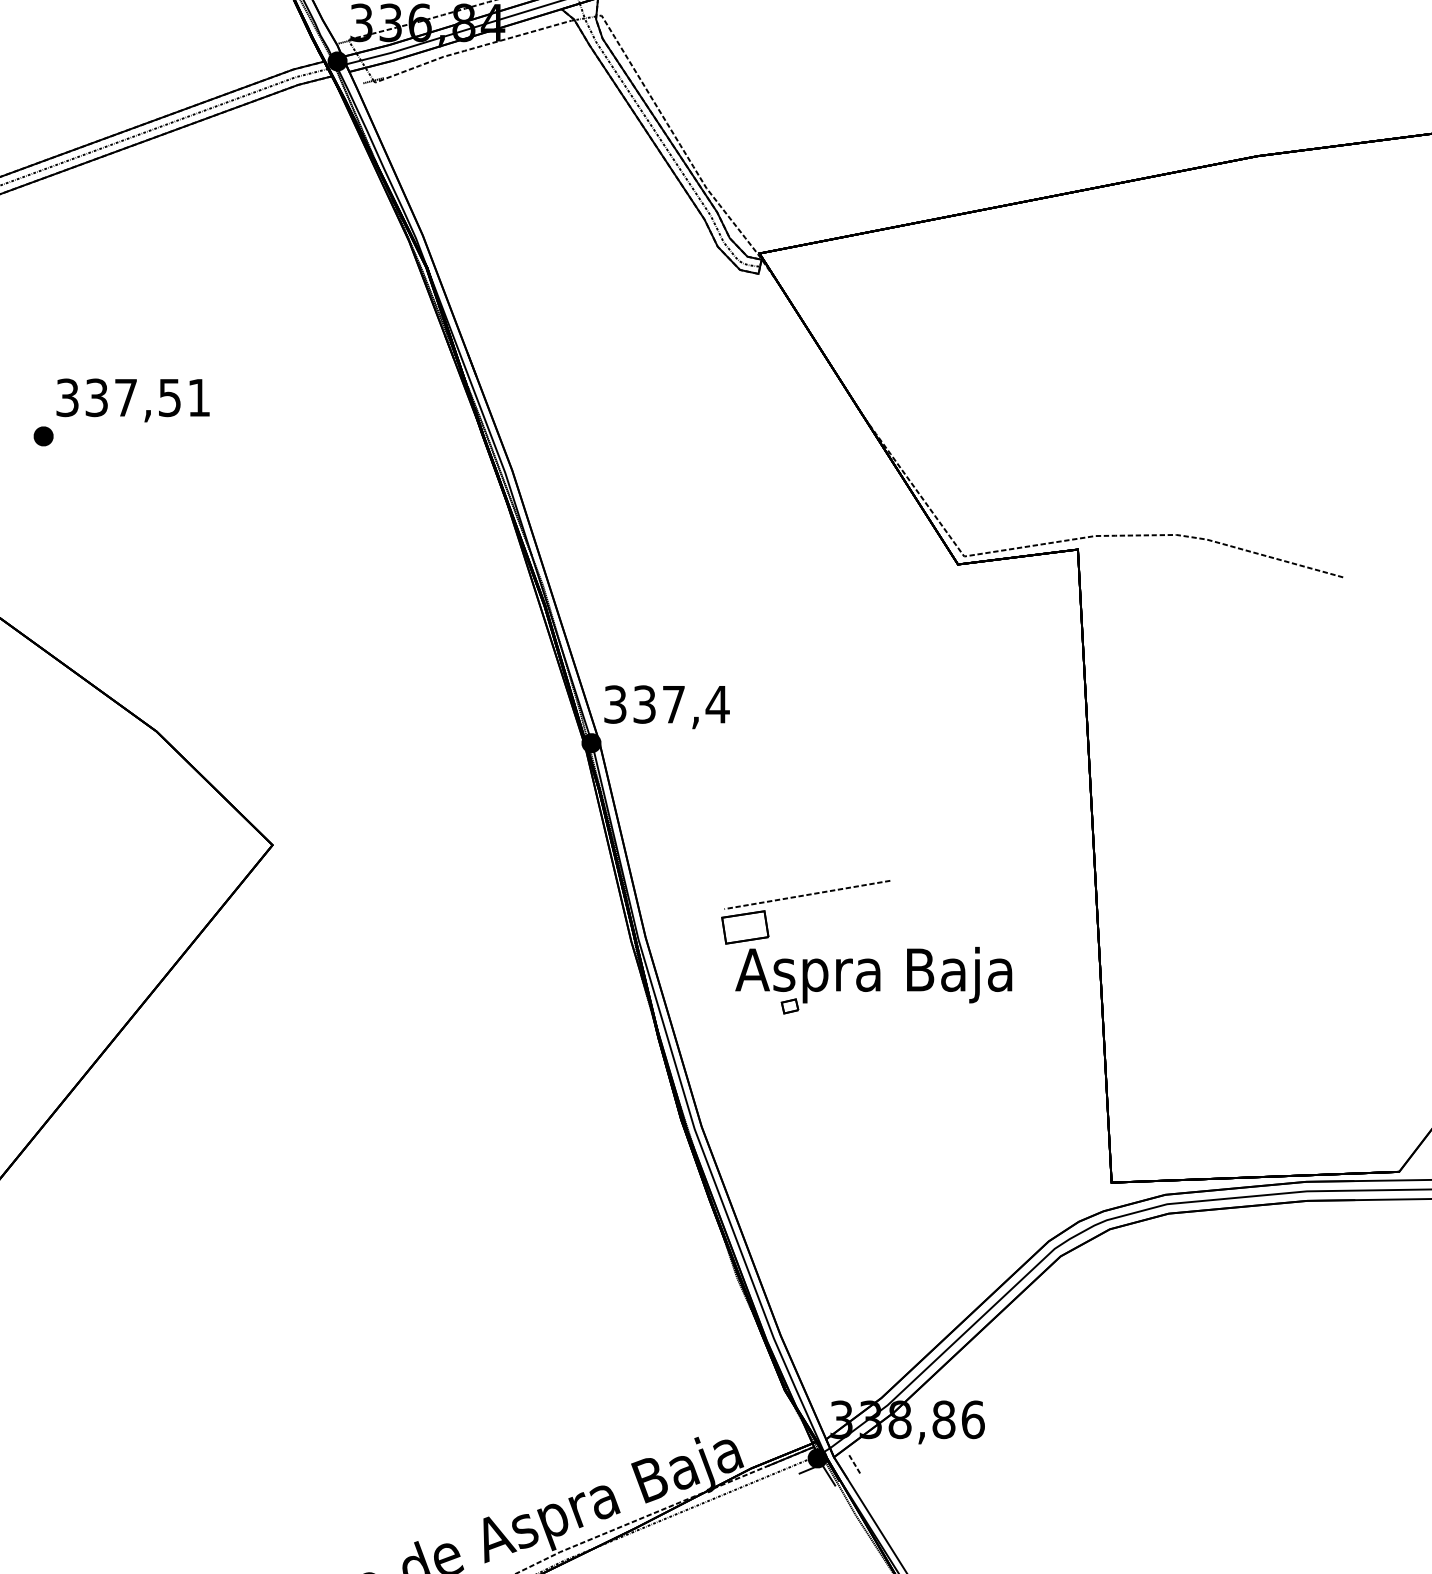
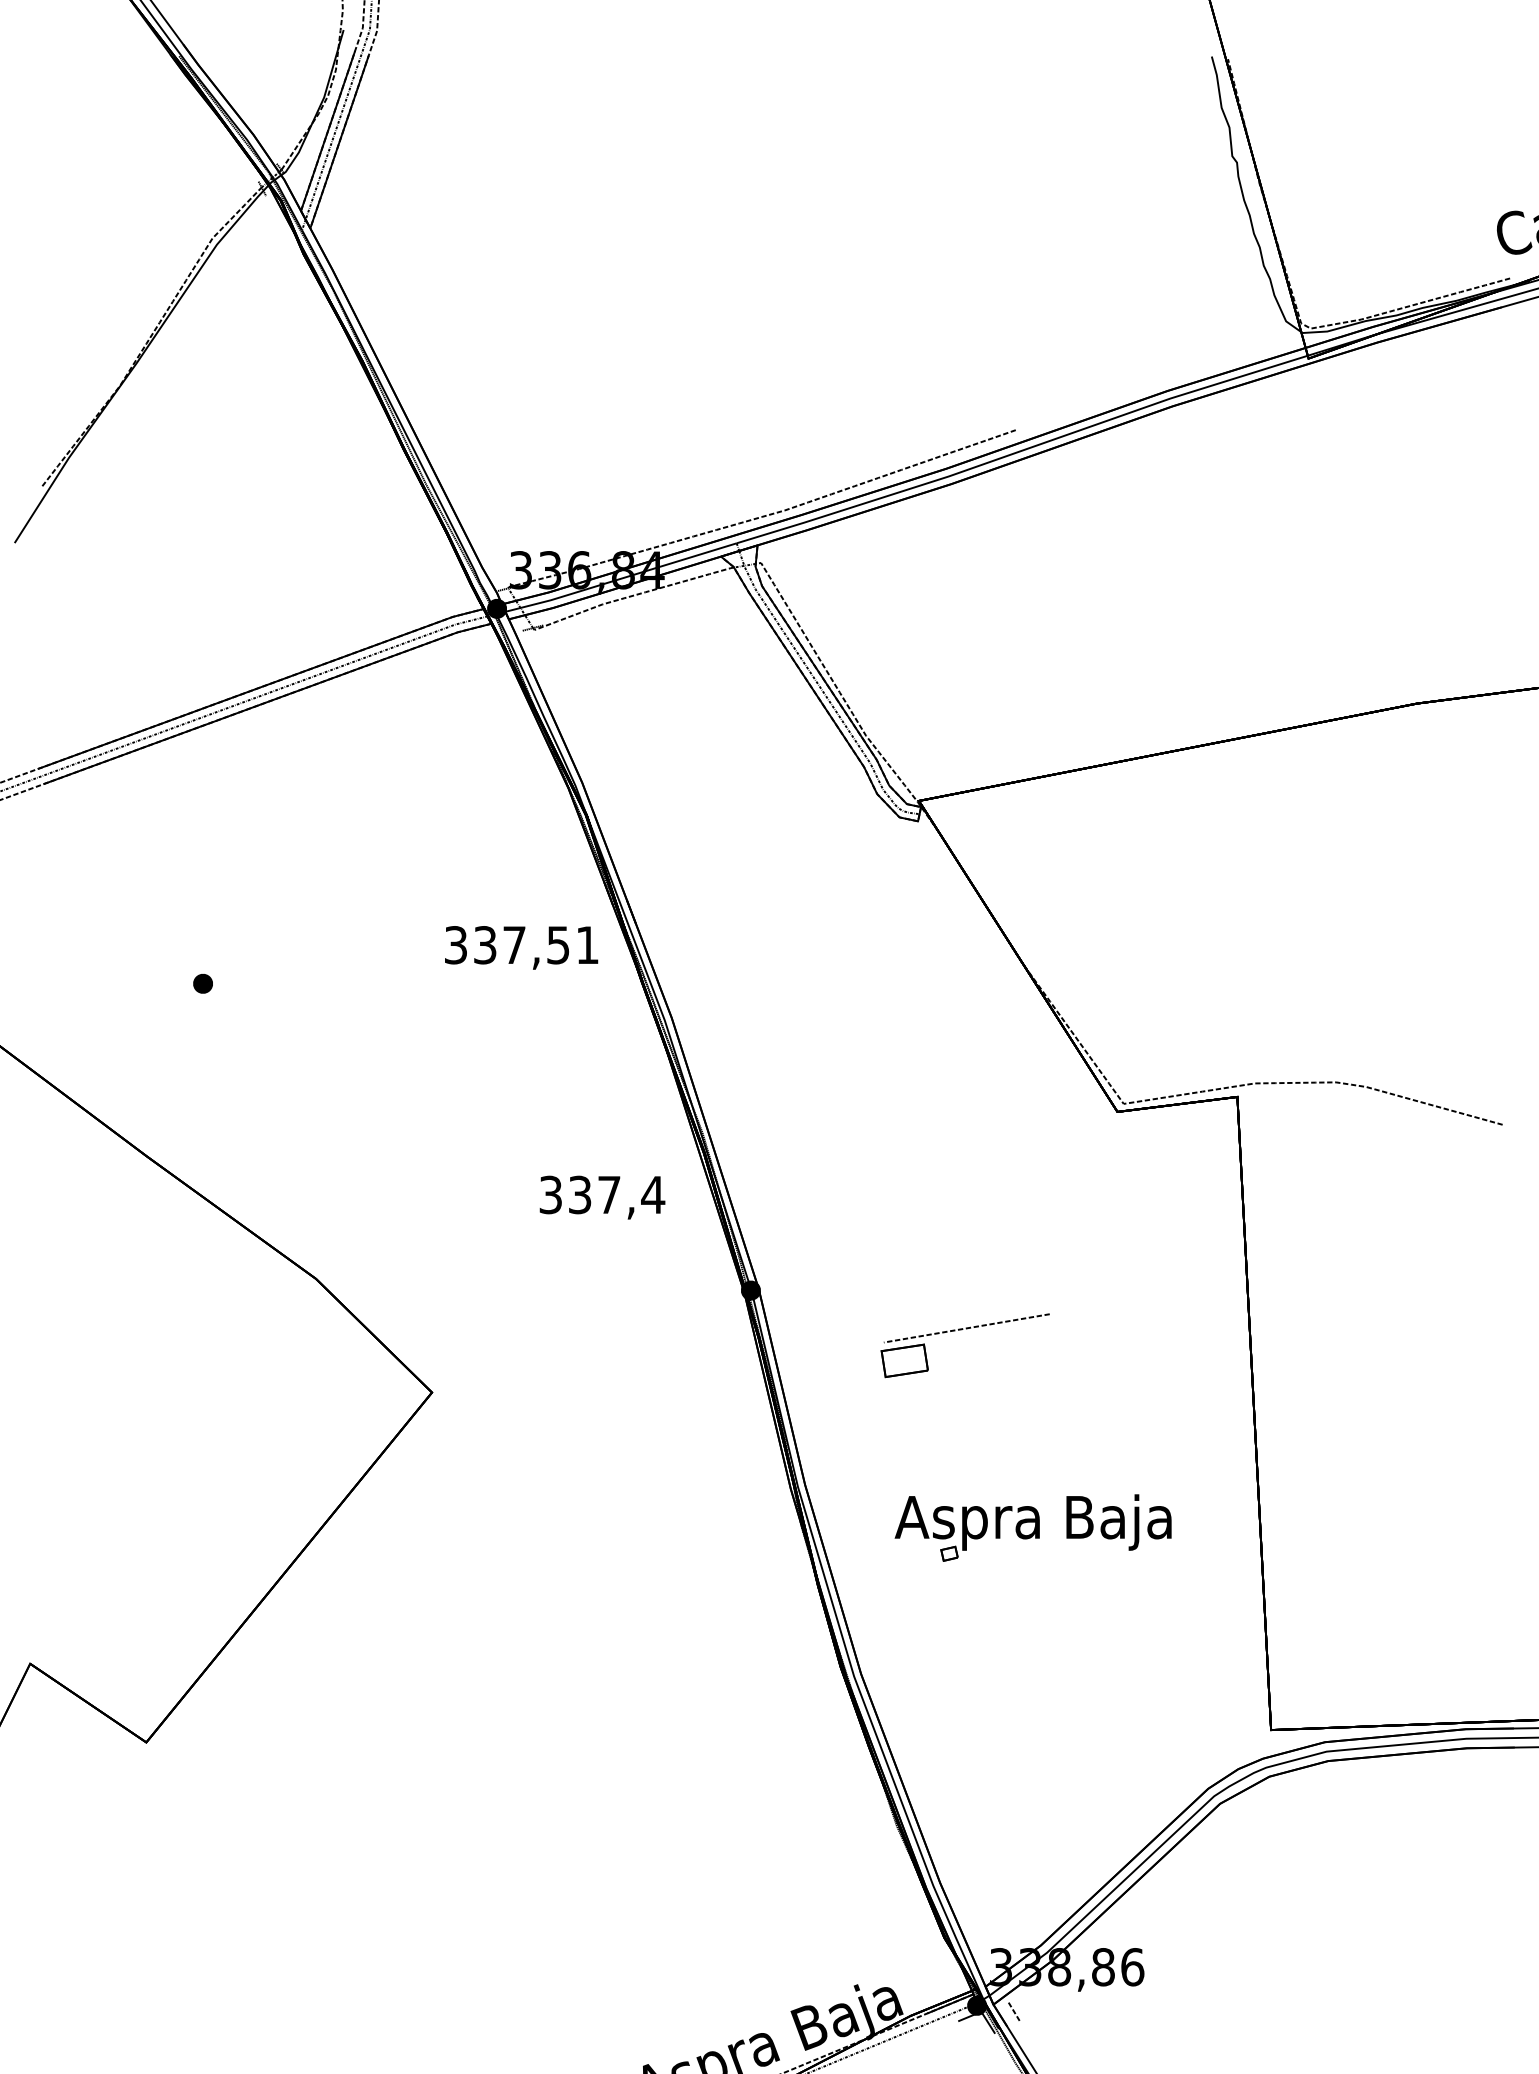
text: (133, 400) -> (521, 947), moved
text: (667, 707) -> (602, 1197), moved
part: (802, 897) -> (961, 1330), moved

